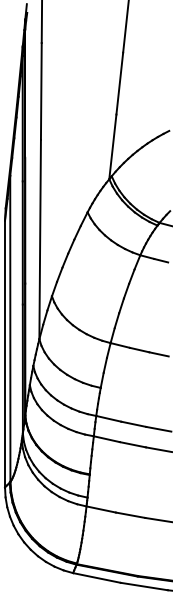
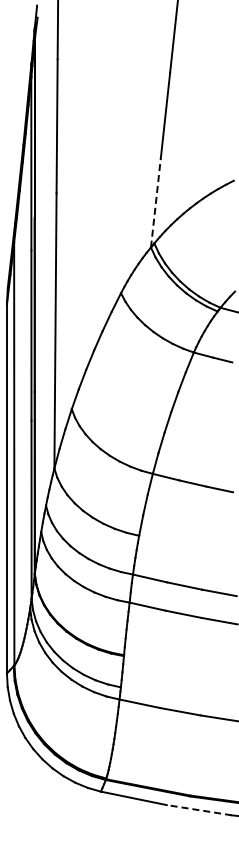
line: (112, 146) -> (155, 202), solid -> dashed
line: (144, 586) -> (199, 810), solid -> dashed

